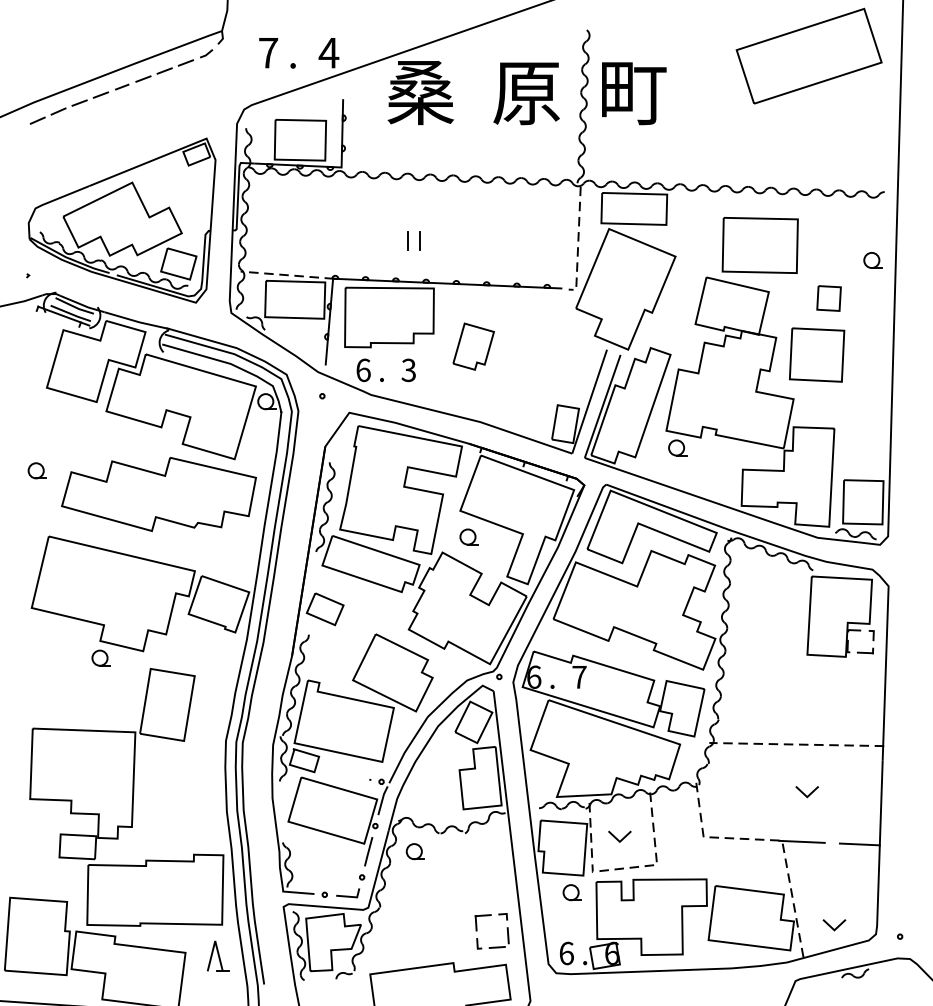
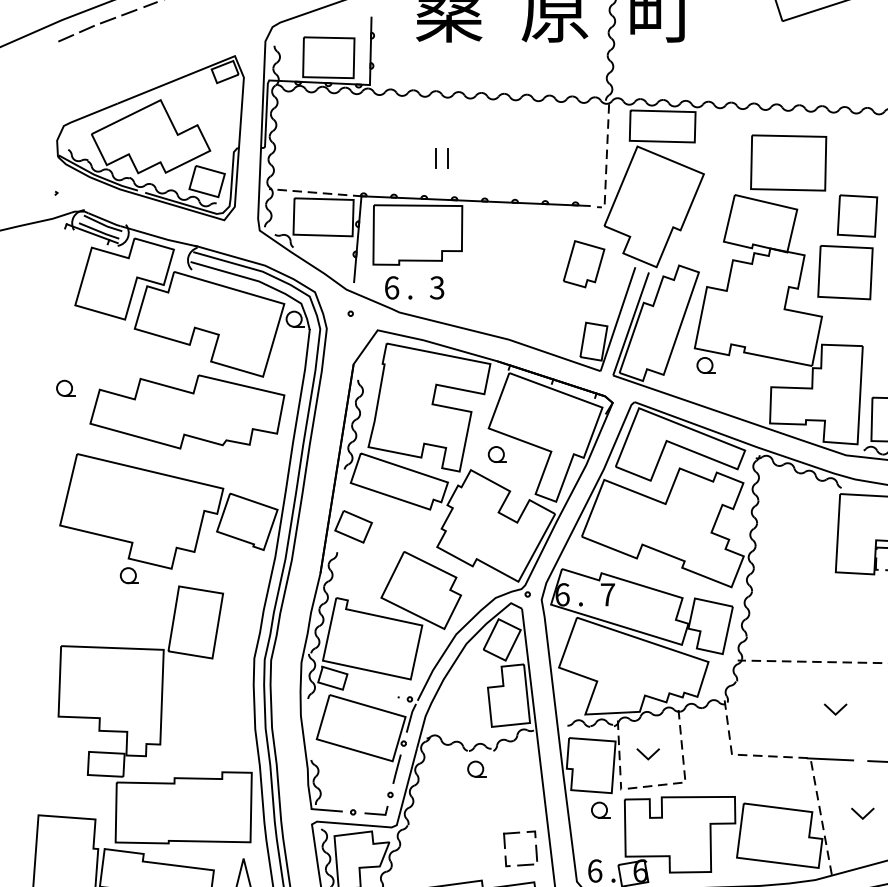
part: (828, 298) -> (856, 216), size x1.67
part: (473, 346) -> (583, 264), moved
part: (414, 851) -> (475, 769), moved
line: (832, 927) -> (860, 816), moved

